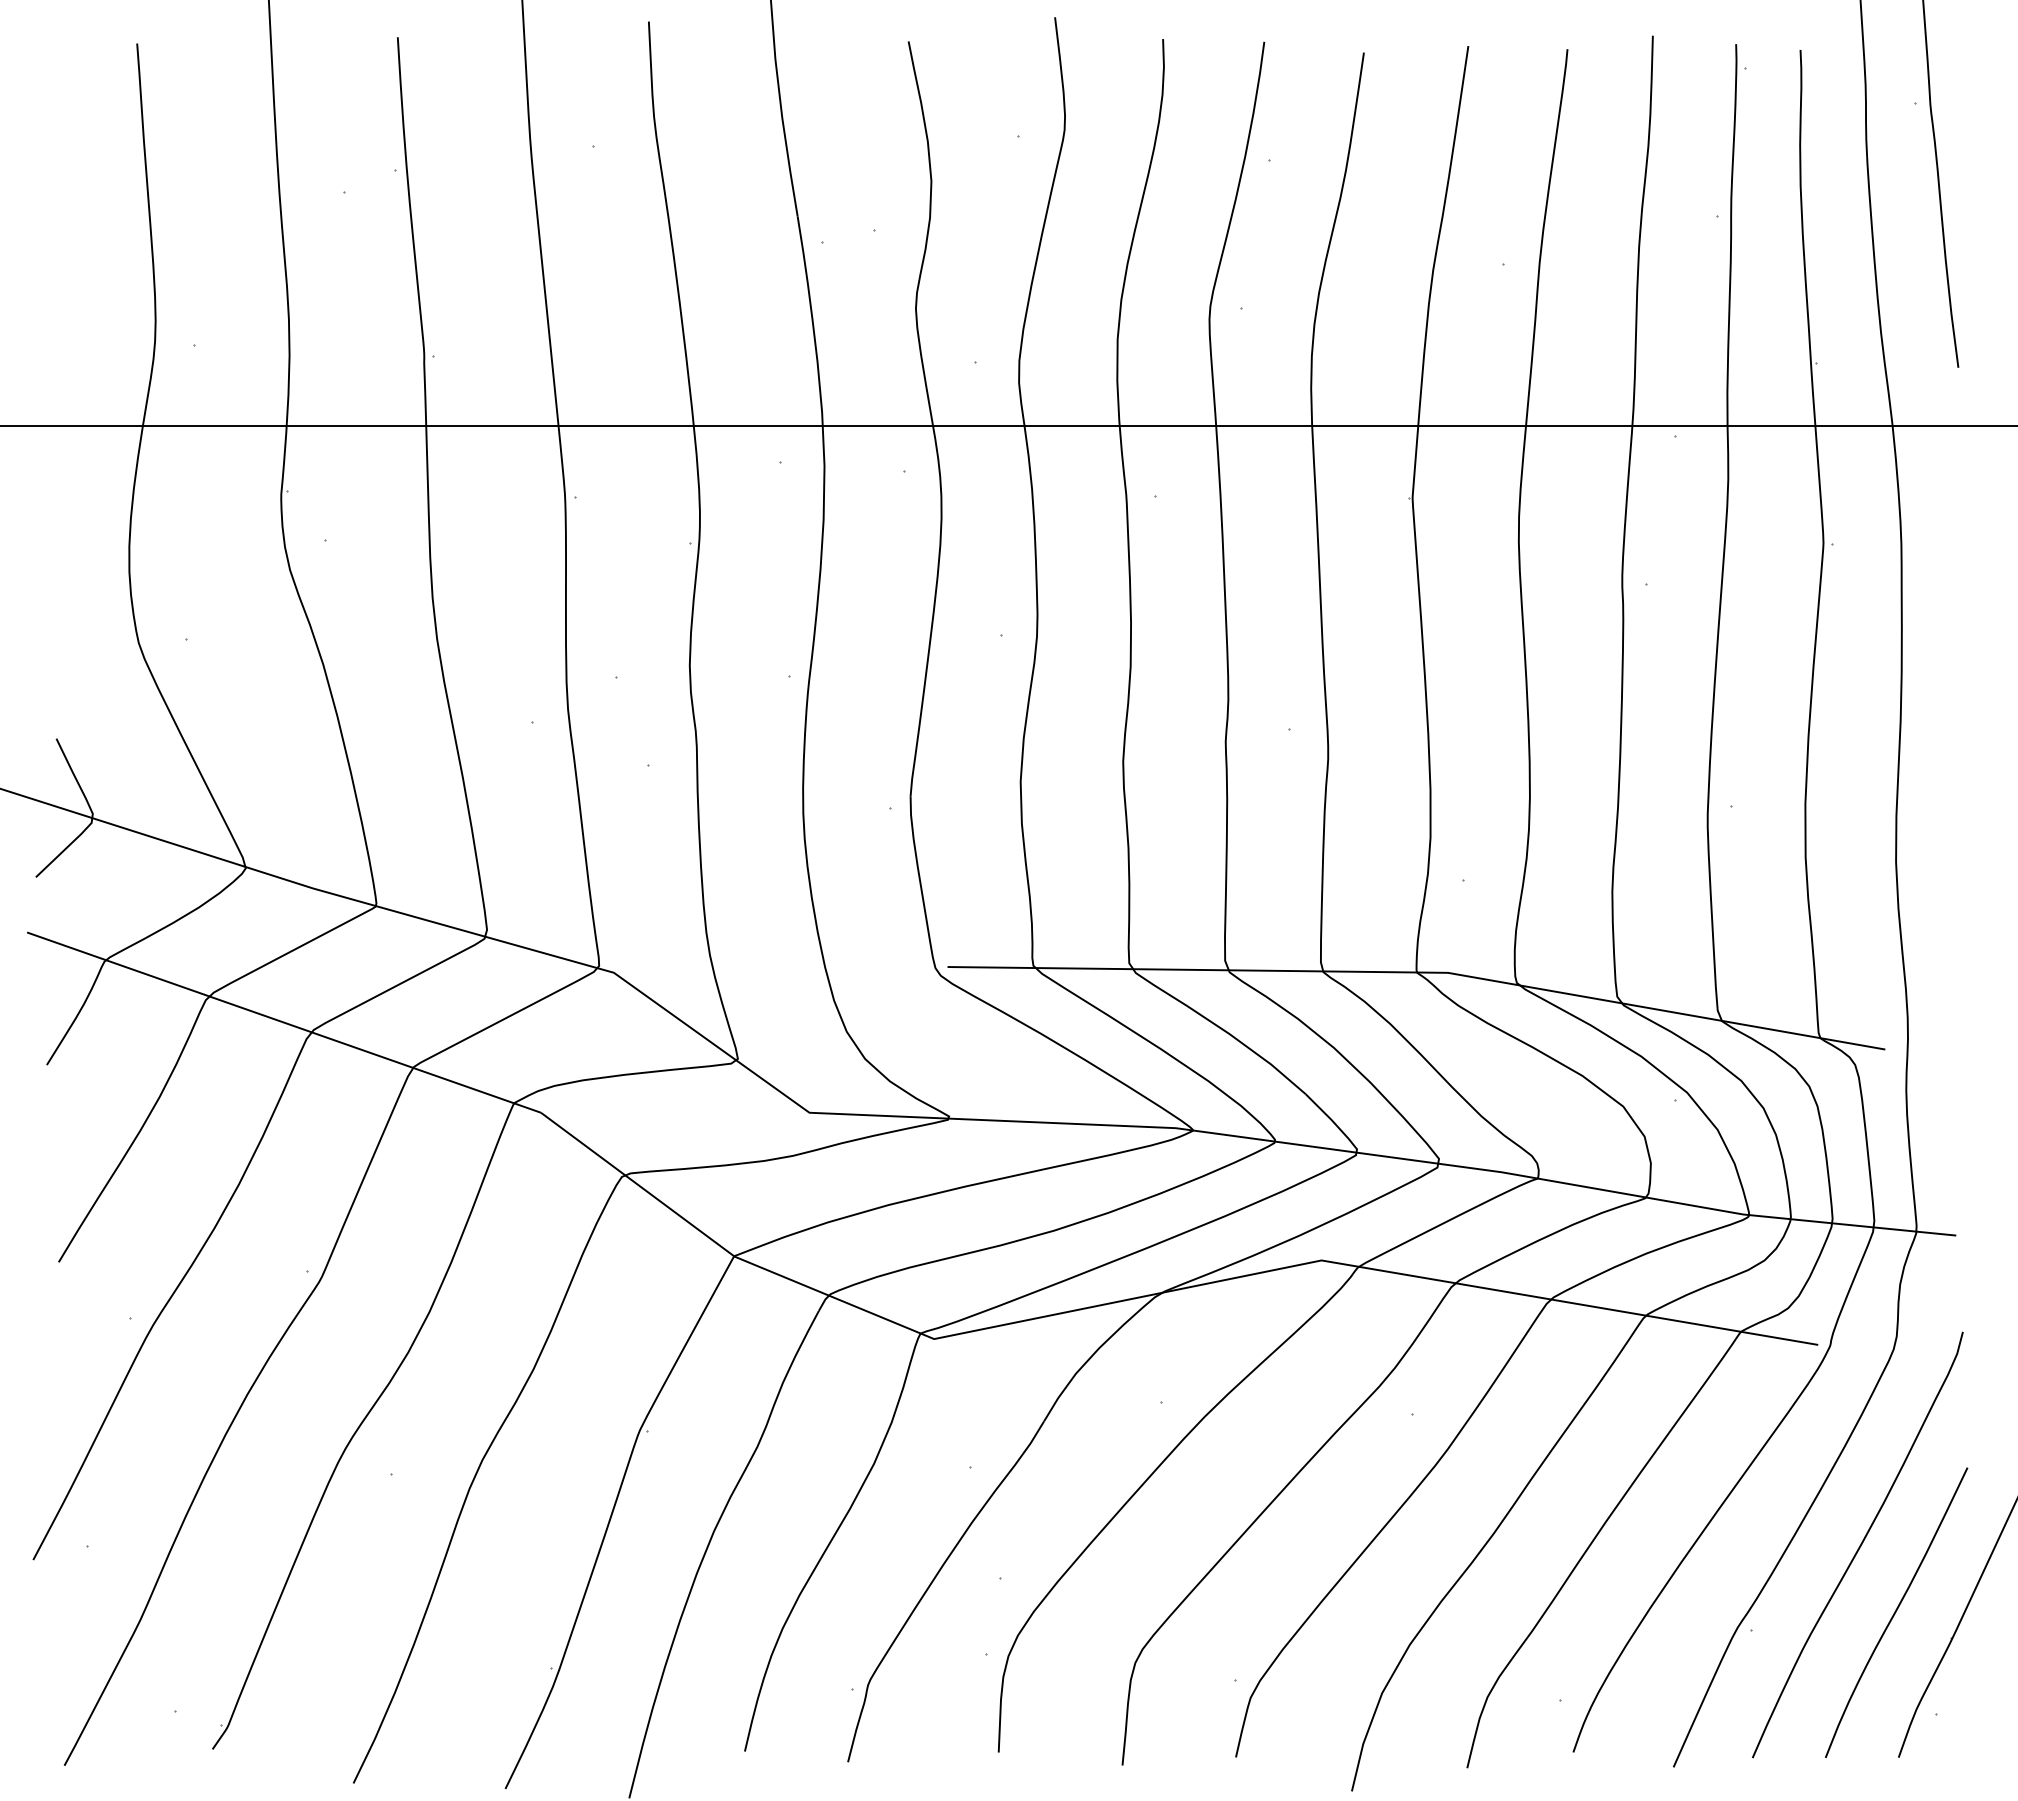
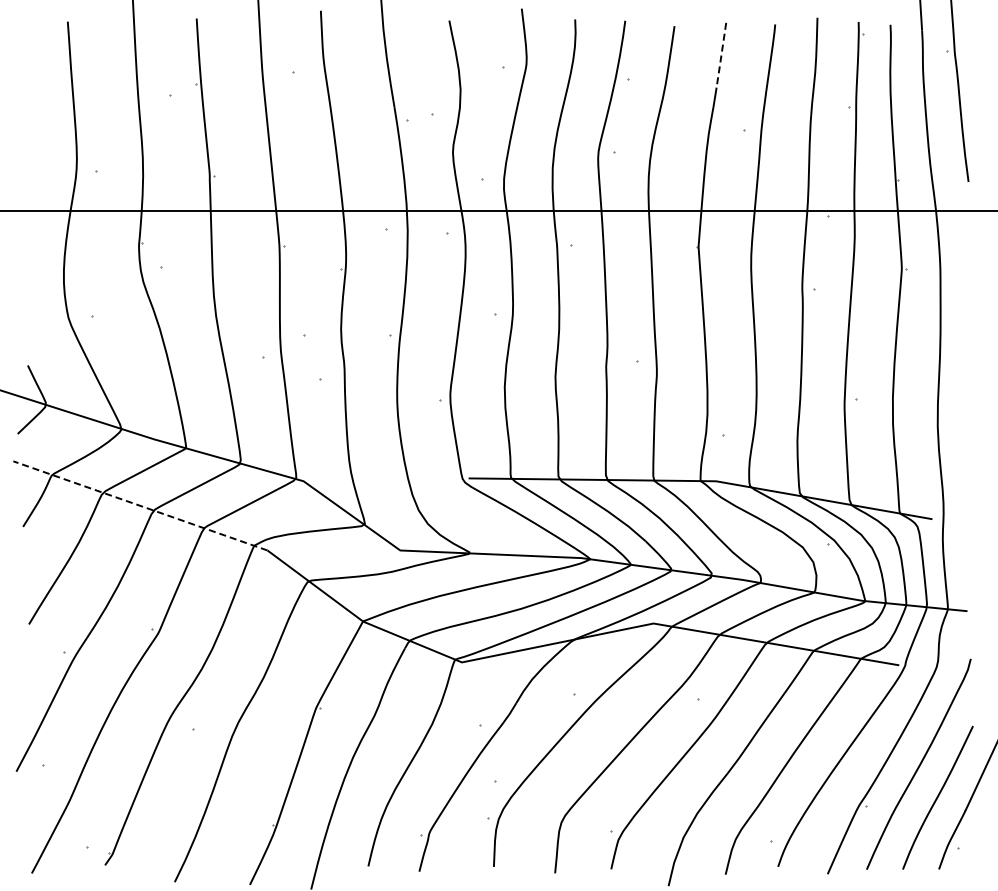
line: (1458, 114) -> (721, 56), solid -> dashed
line: (284, 1021) -> (140, 505), solid -> dashed

